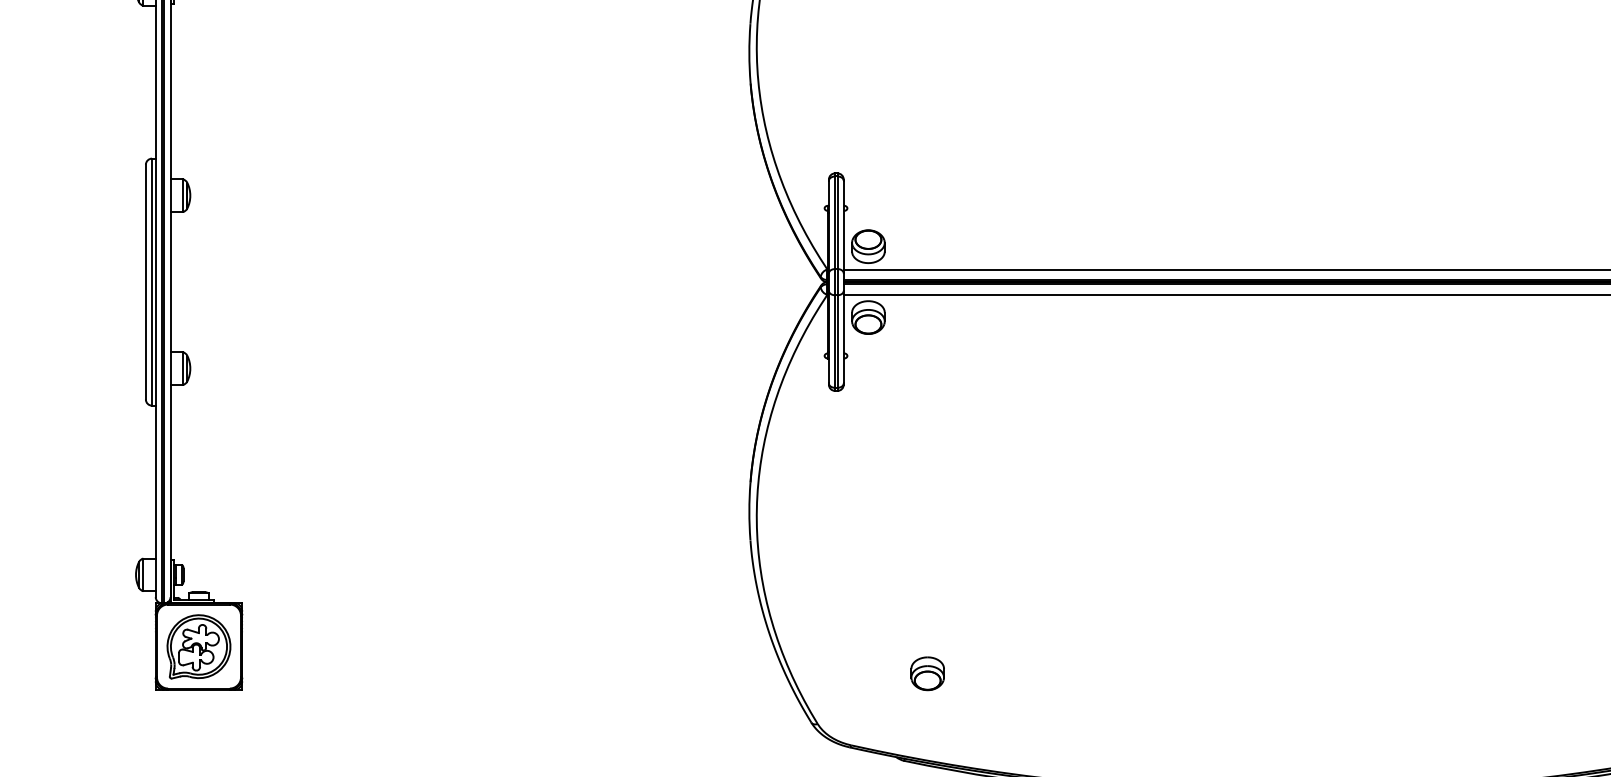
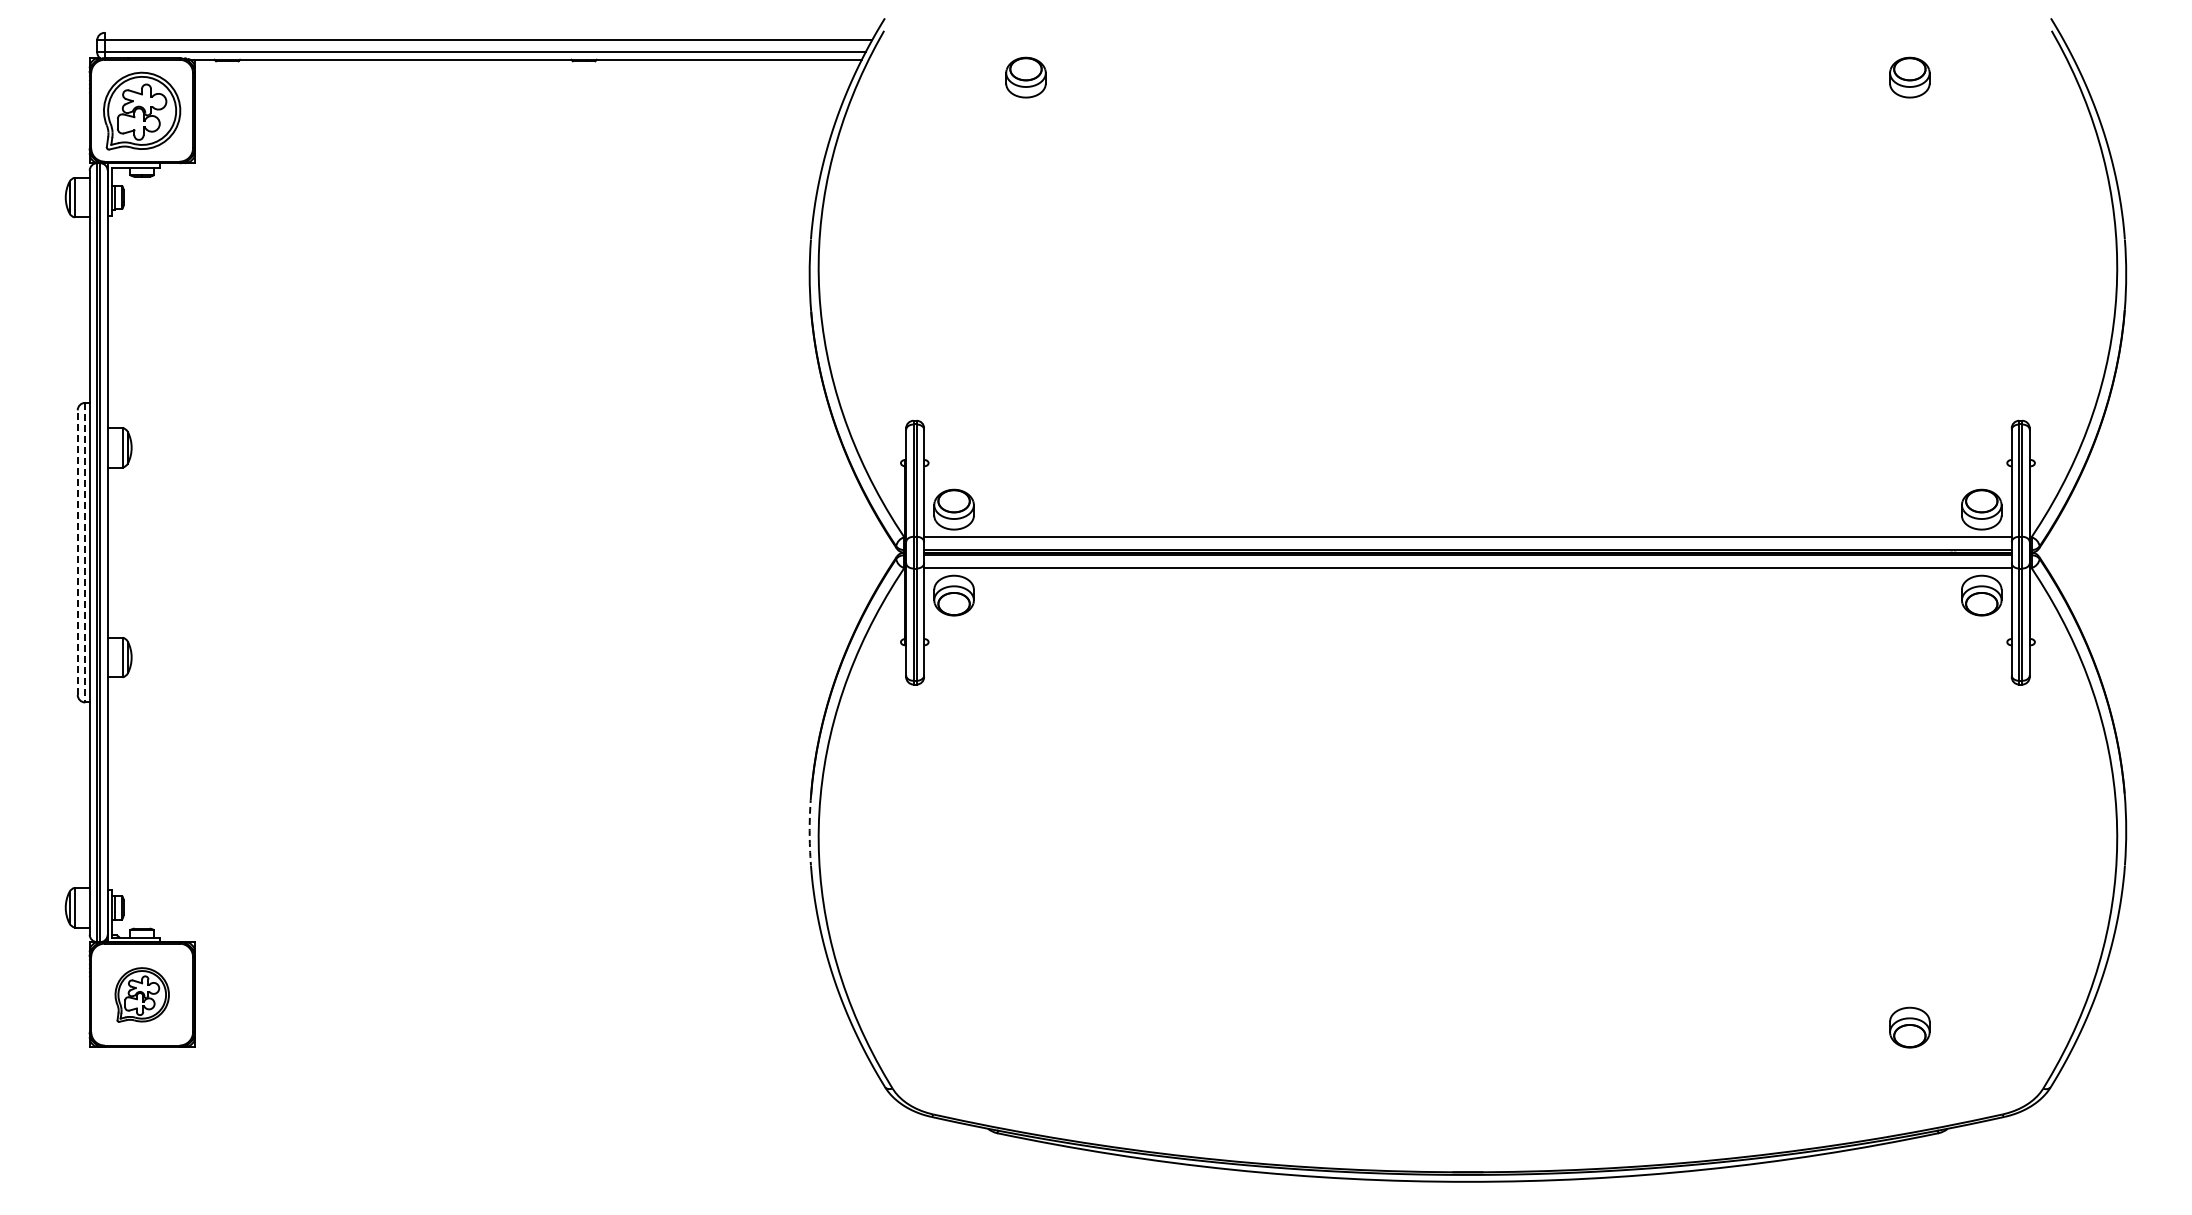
line: (145, 282) -> (77, 552), solid -> dashed
line: (152, 282) -> (85, 552), solid -> dashed
arc: (749, 511) -> (809, 830), solid -> dashed
part: (199, 646) -> (142, 994), size x0.7
part: (927, 673) -> (1025, 1027), removed

